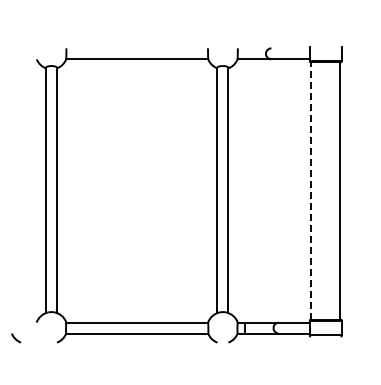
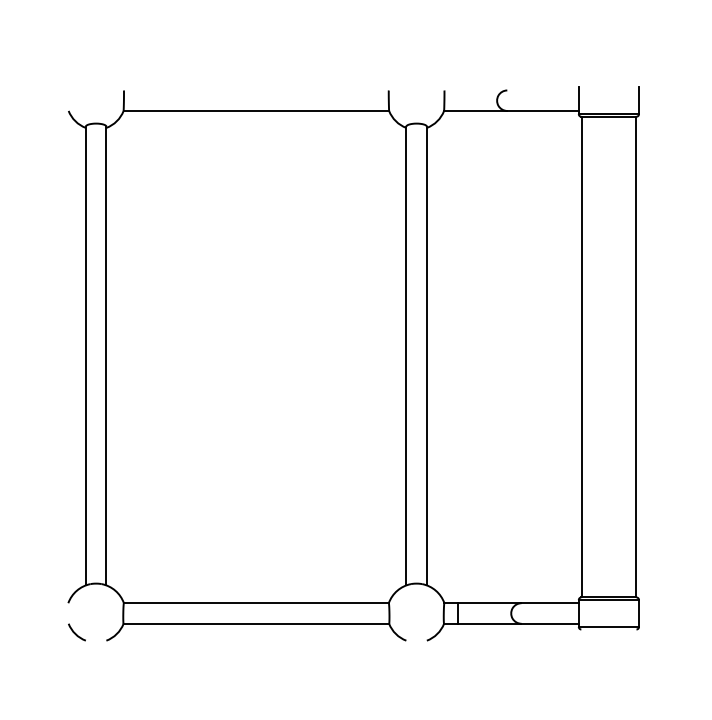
line: (311, 190) -> (582, 356), dashed -> solid
arc: (16, 338) -> (77, 632), moved

